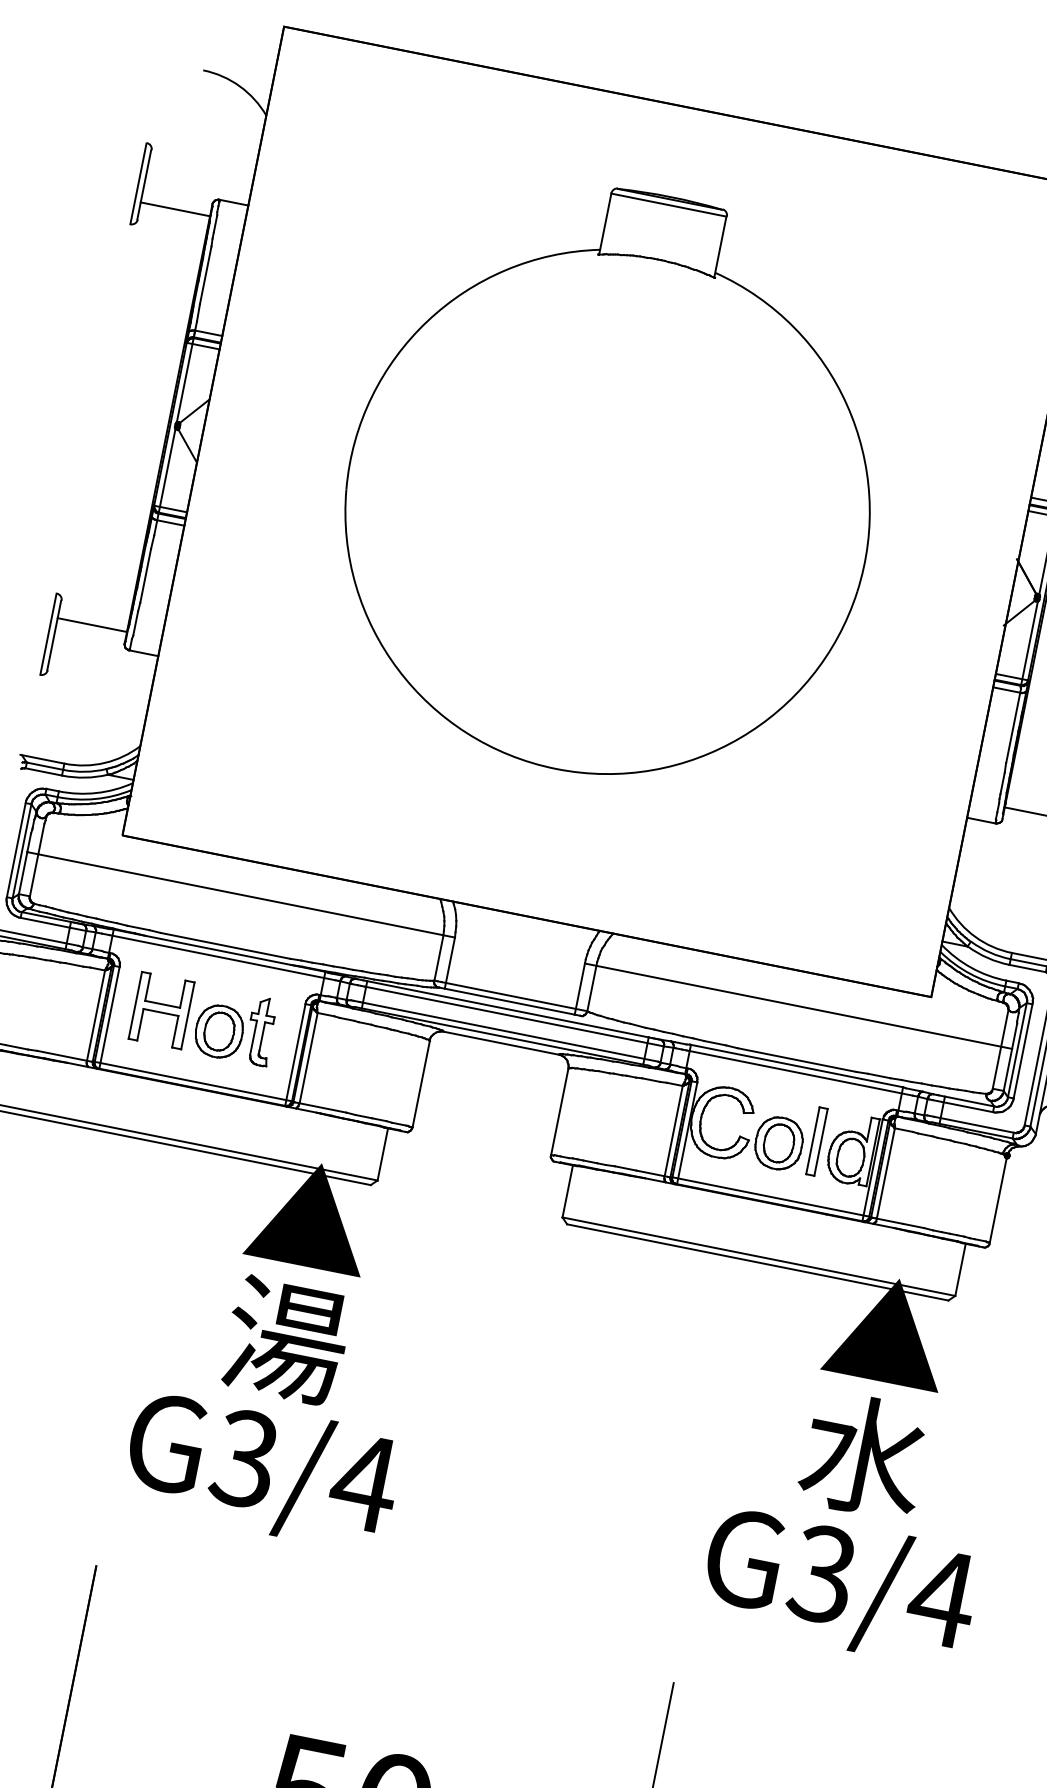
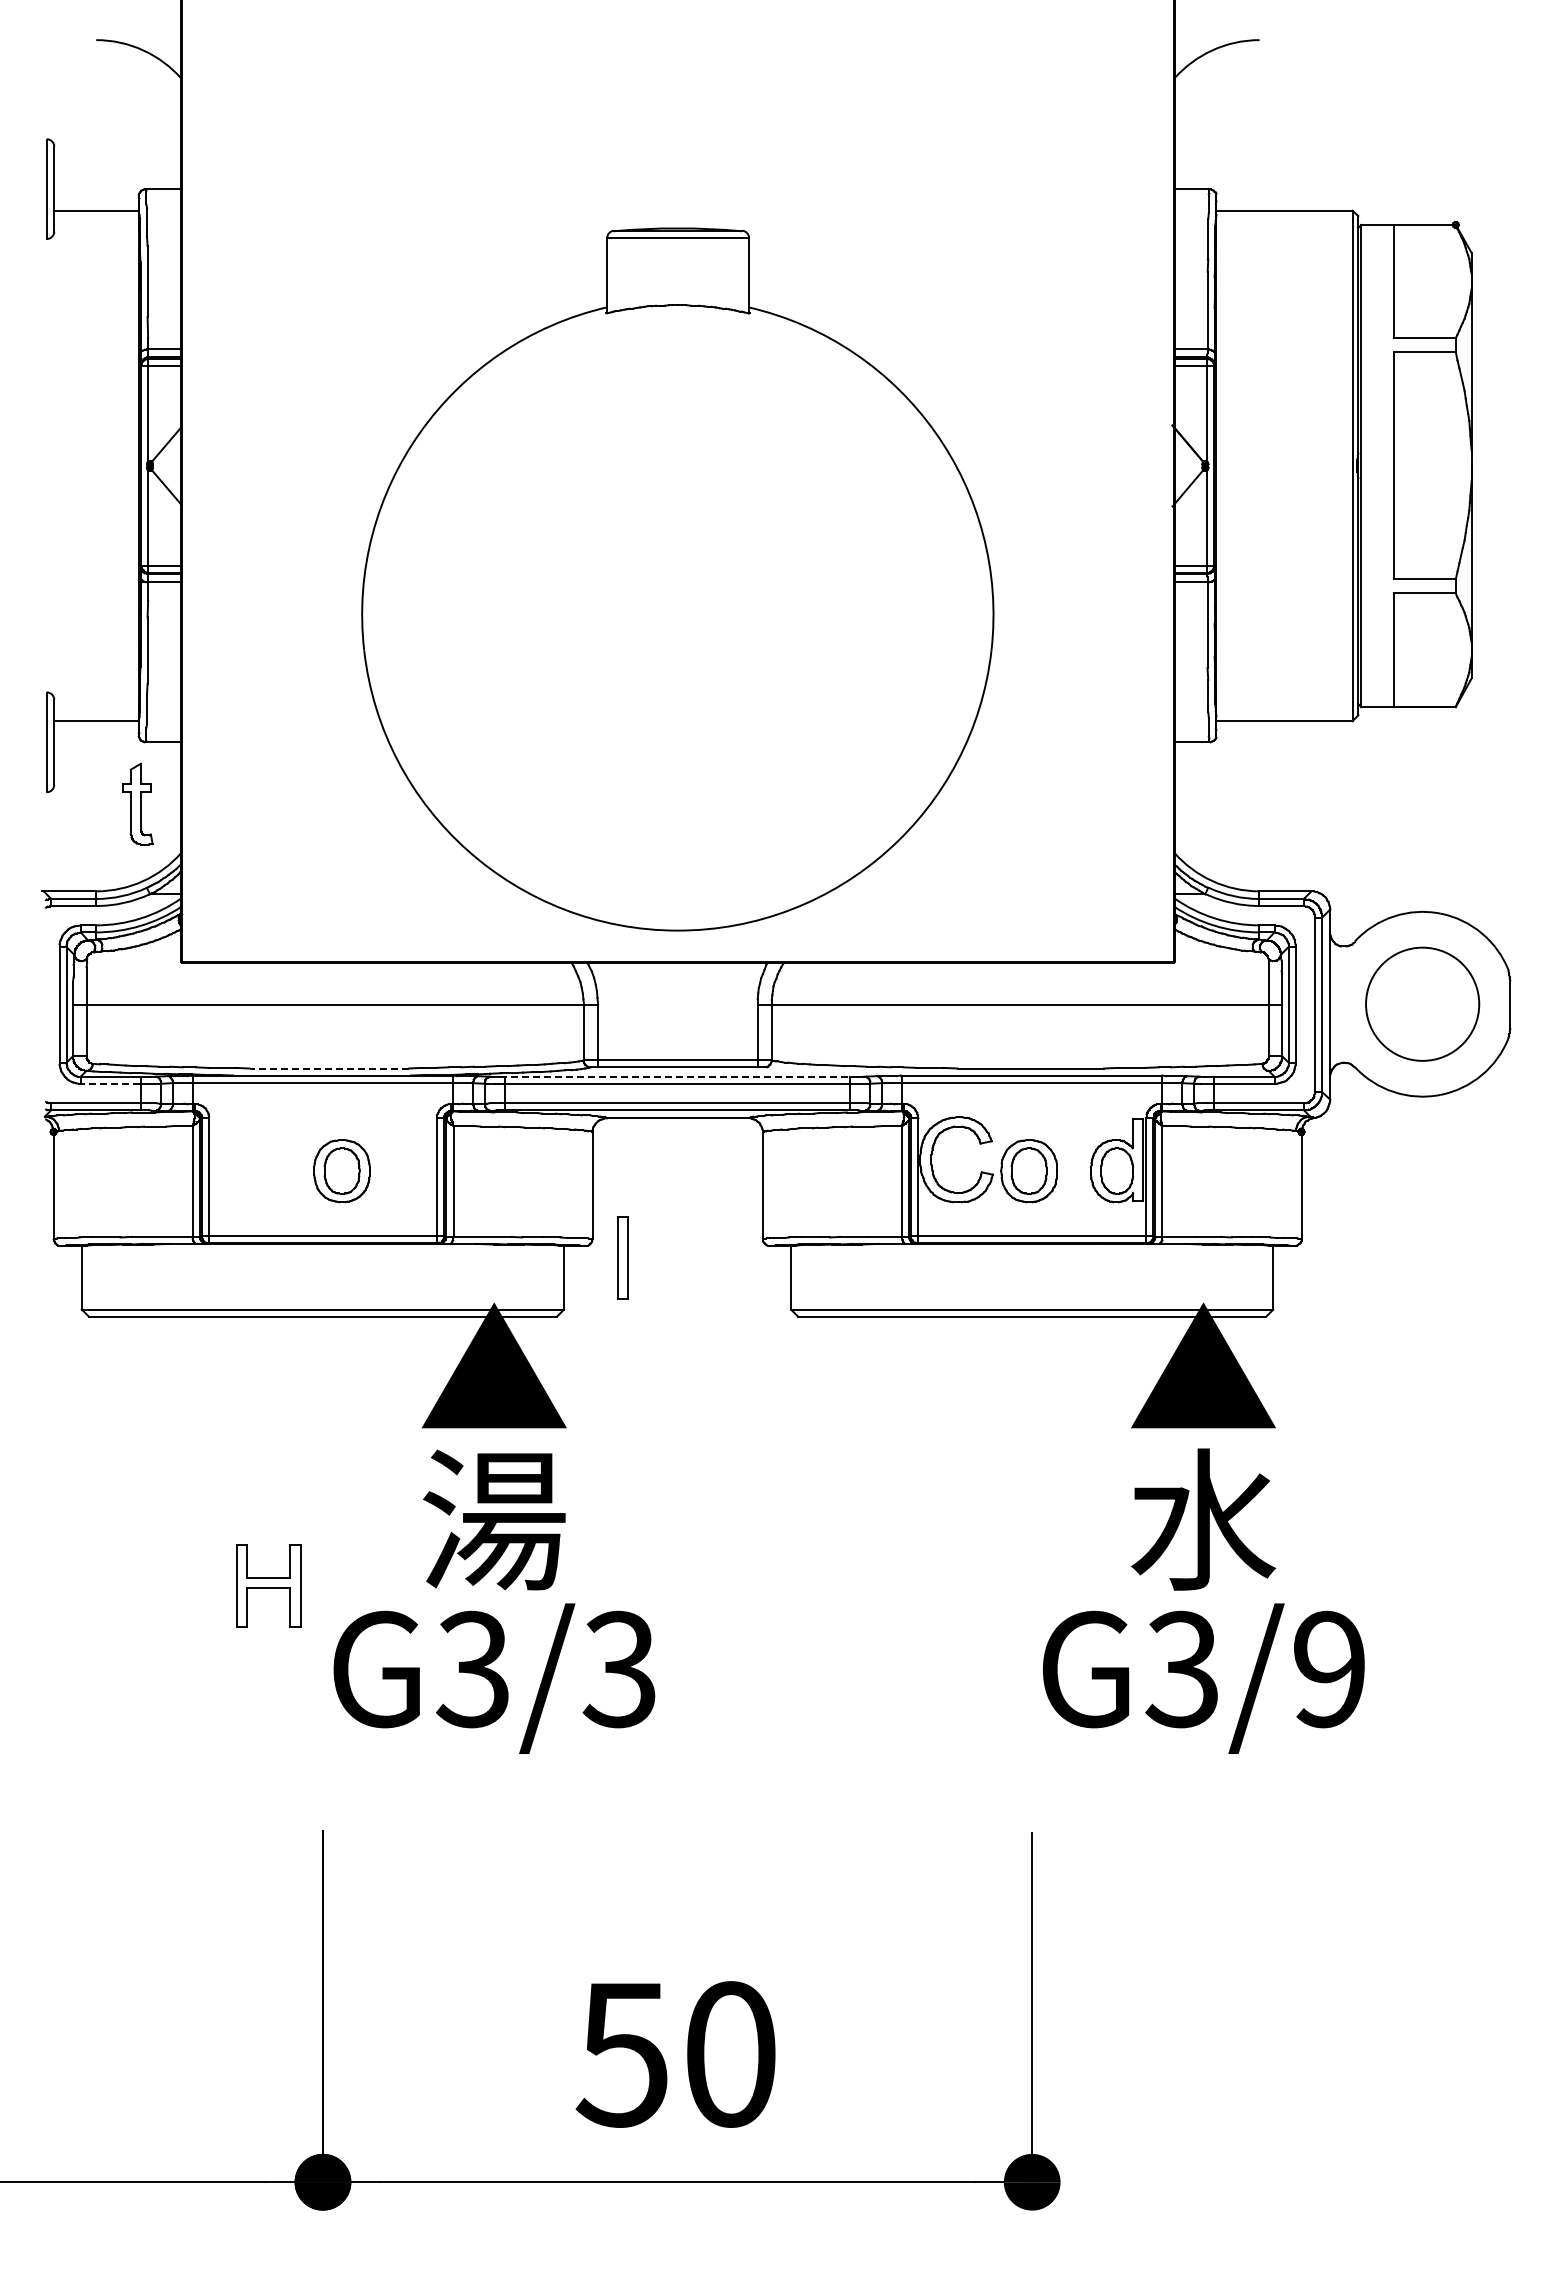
part: (613, 482) -> (677, 579), moved
line: (44, 922) -> (110, 1083), solid -> dashed
line: (224, 945) -> (328, 1068), solid -> dashed
line: (506, 1008) -> (675, 1076), solid -> dashed
part: (161, 1010) -> (268, 1585), moved
part: (260, 1030) -> (137, 803), moved
part: (816, 1141) -> (622, 1257), moved
text: (364, 1482) -> (619, 1669), G3/4 -> G3/3
text: (942, 1598) -> (1329, 1669), G3/4 -> G3/9

